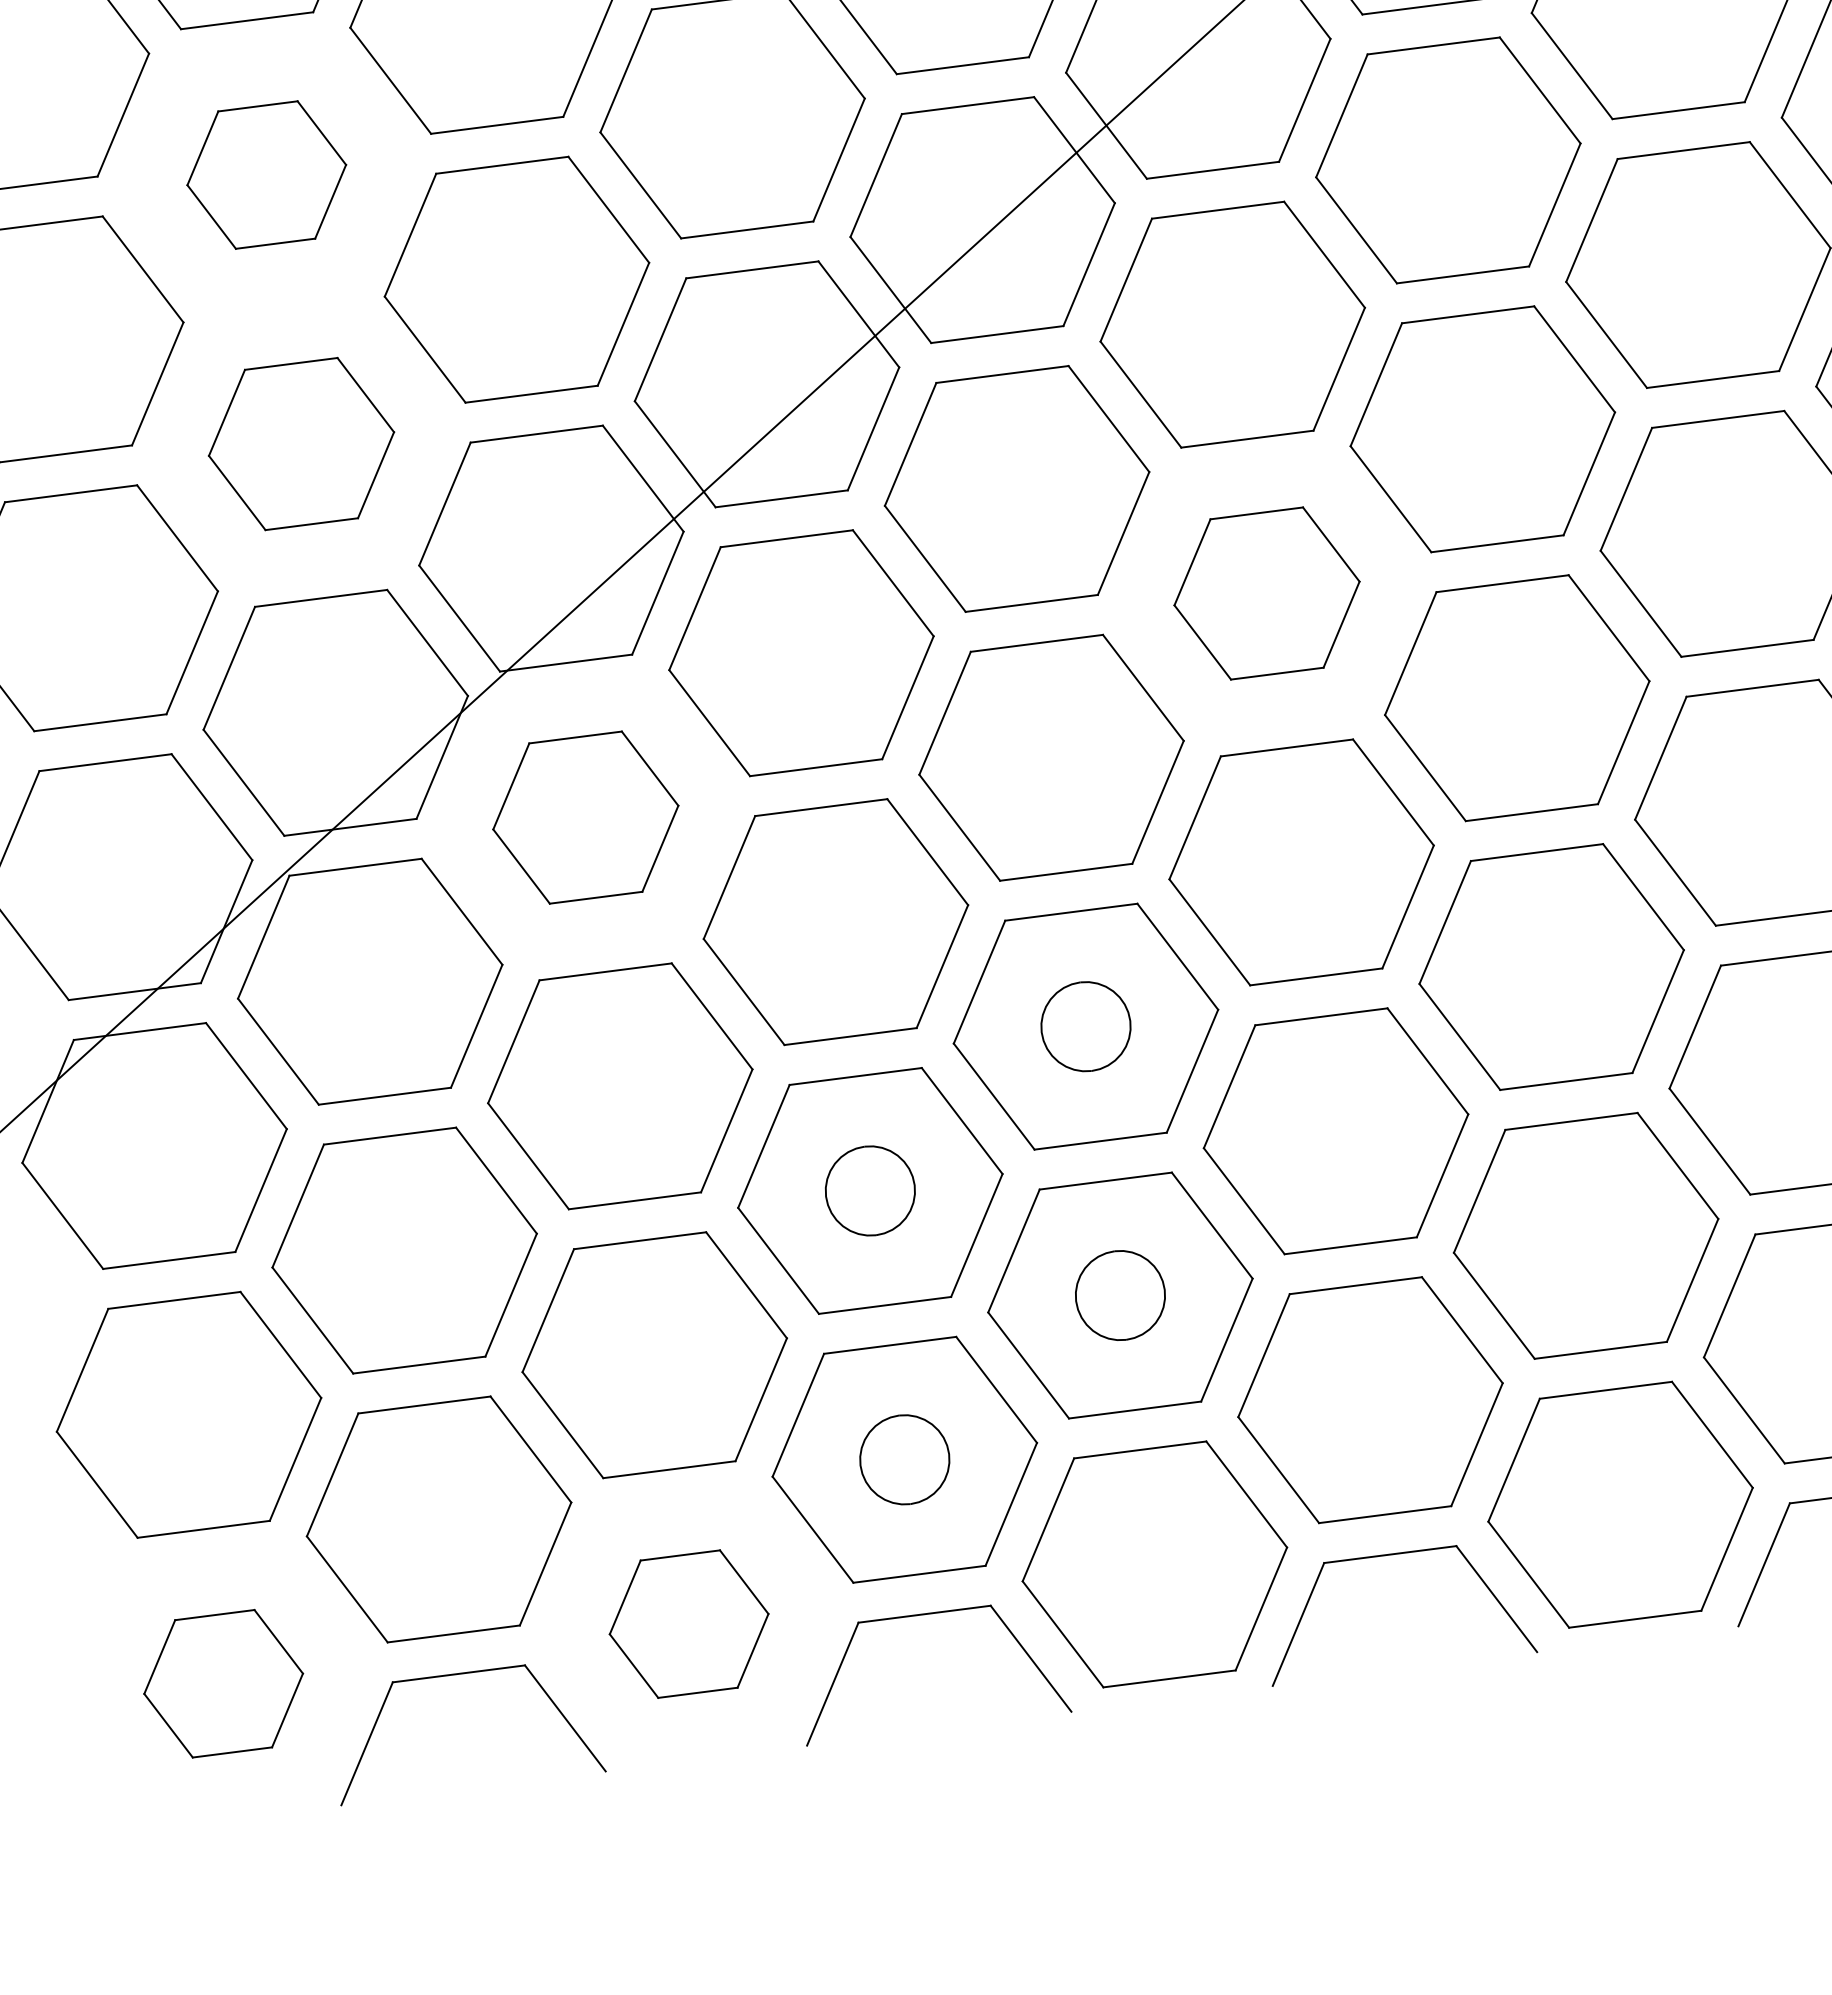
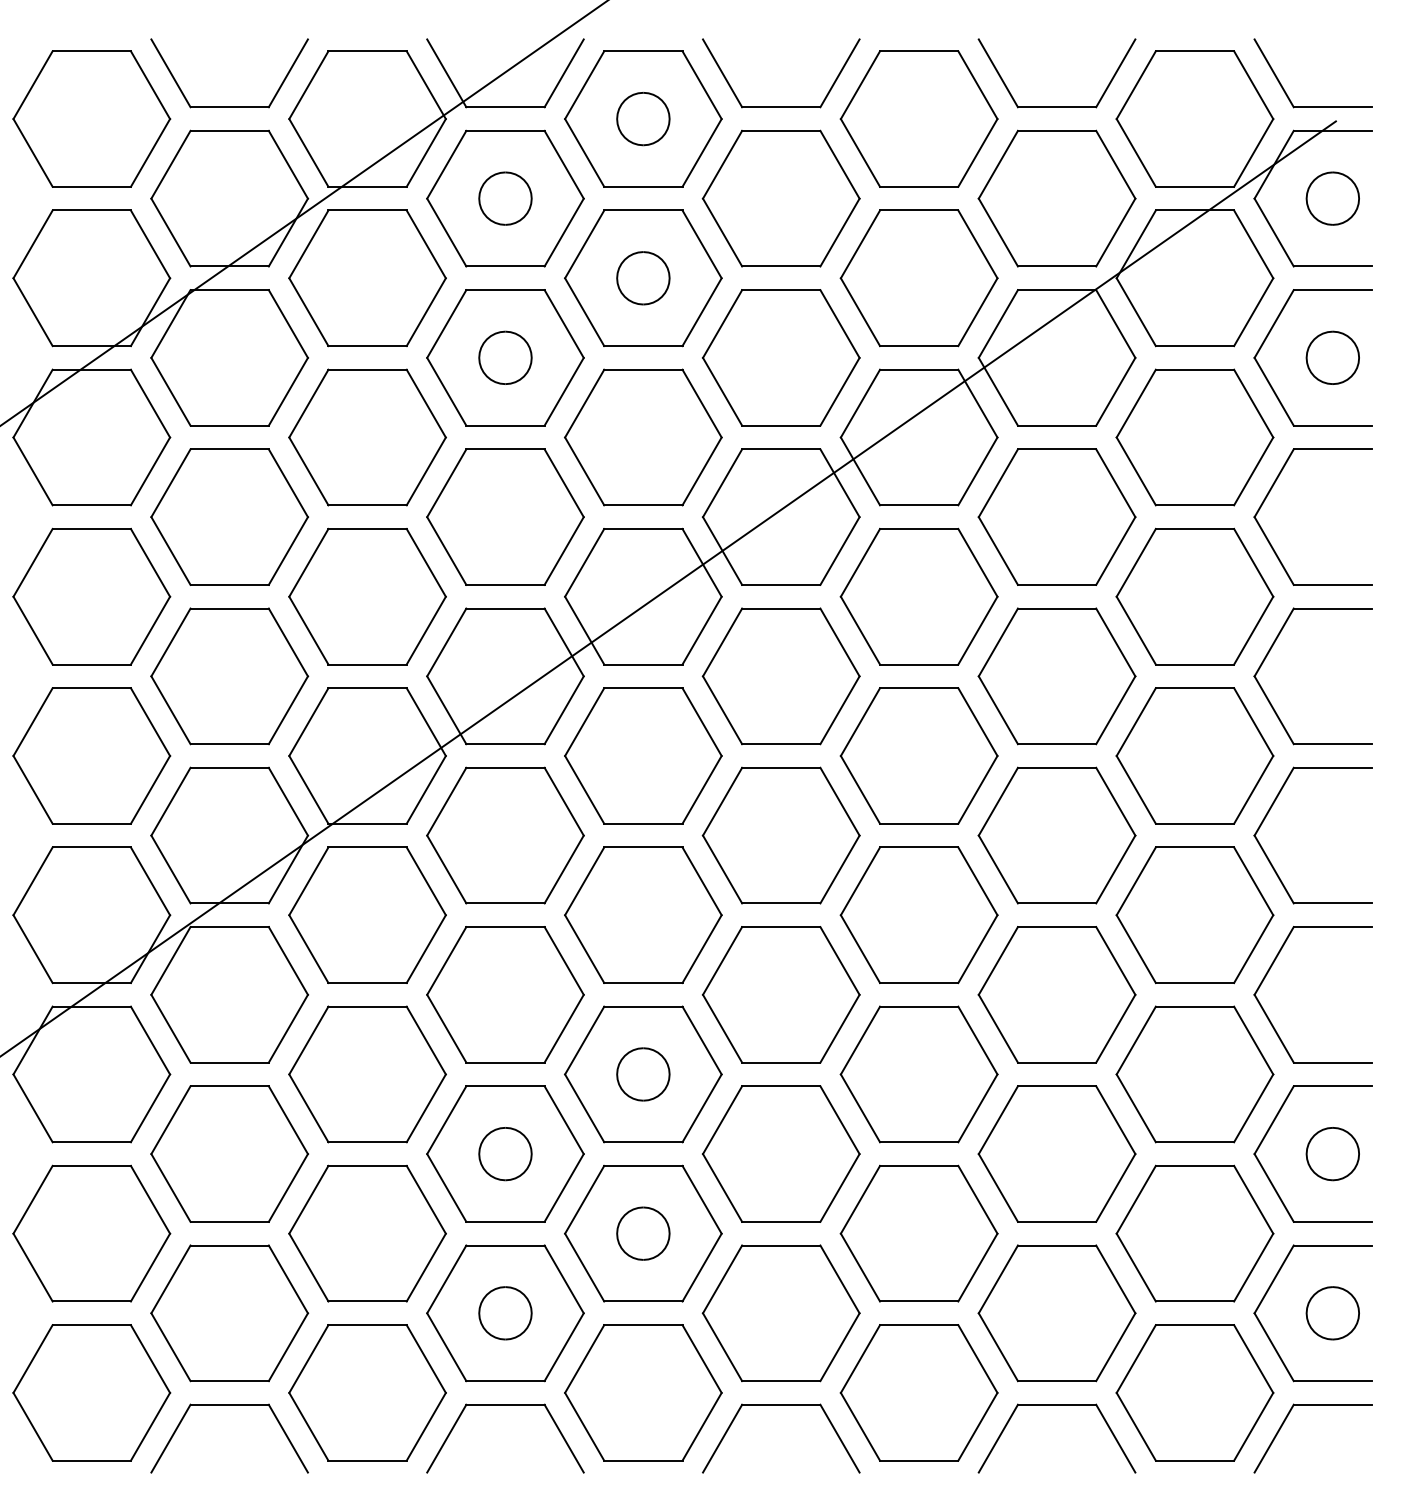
part: (266, 174) -> (229, 516), size x1.67
part: (301, 444) -> (229, 676), size x1.43
part: (1265, 593) -> (780, 835), size x1.43
part: (585, 817) -> (367, 915), size x1.43
part: (688, 1623) -> (367, 1392), size x1.67
part: (222, 1683) -> (91, 1392), size x1.67

